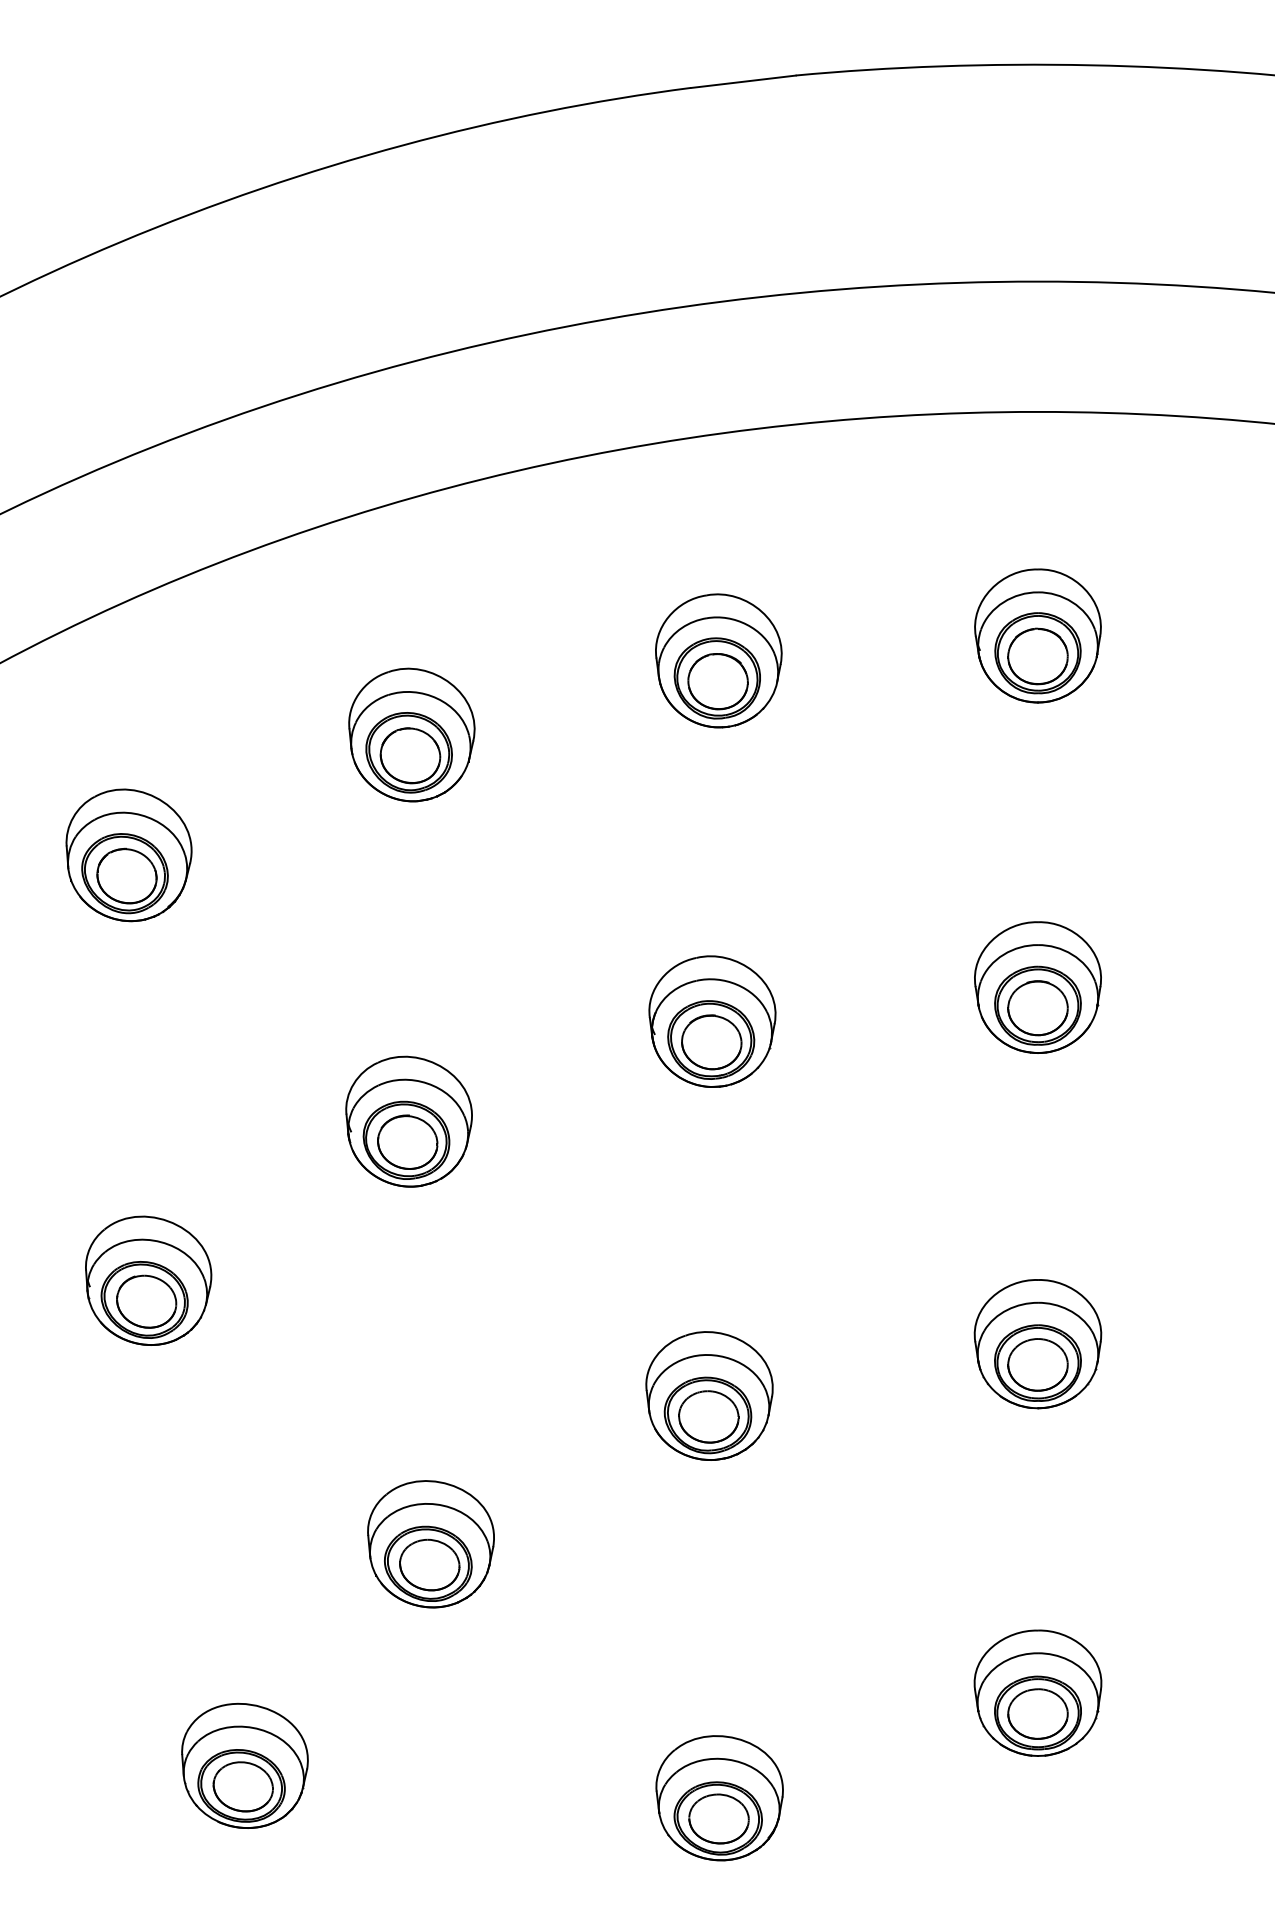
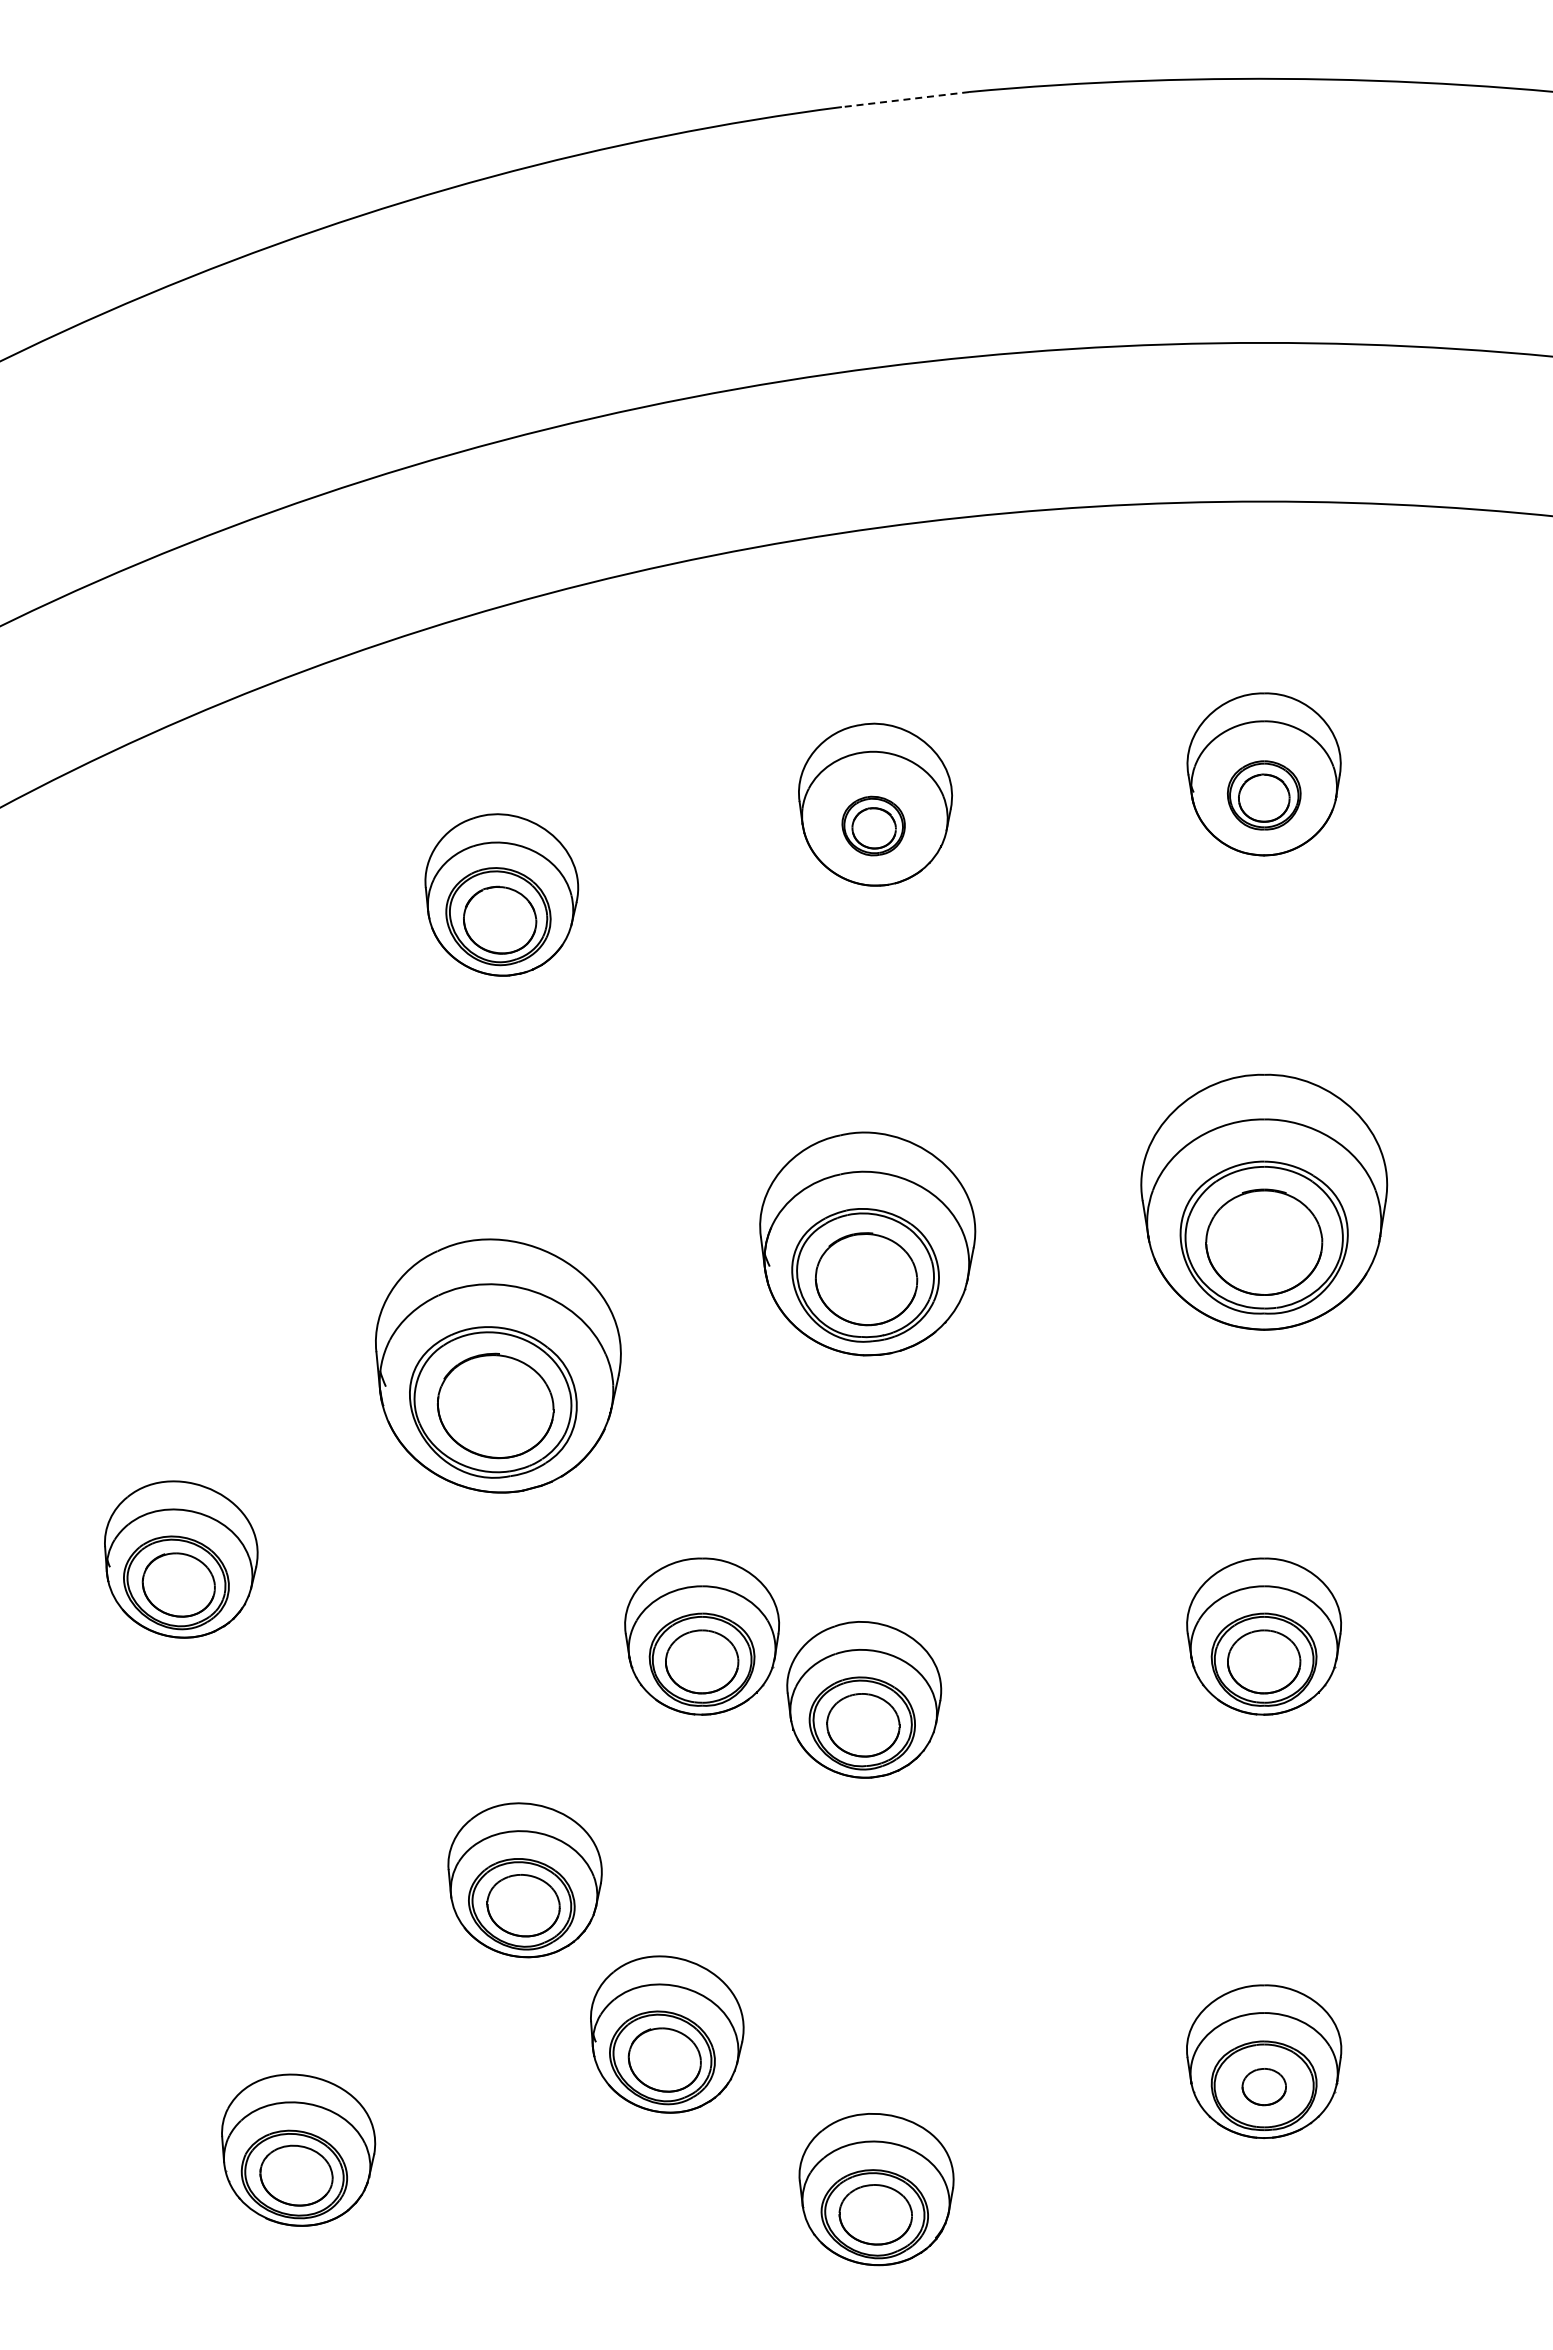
line: (743, 81) -> (905, 99), solid -> dashed
part: (1038, 653) -> (1264, 795), size x0.7
part: (717, 677) -> (873, 825), size x0.6
part: (129, 855) -> (157, 1041), removed
part: (1037, 987) -> (1263, 1202), size x1.6
part: (712, 1021) -> (867, 1243), size x1.4
part: (409, 1121) -> (498, 1365), size x1.6
part: (576, 1344) -> (702, 1636), added
part: (547, 1670) -> (667, 2034), added
part: (1038, 1713) -> (1264, 2086), size x0.6

